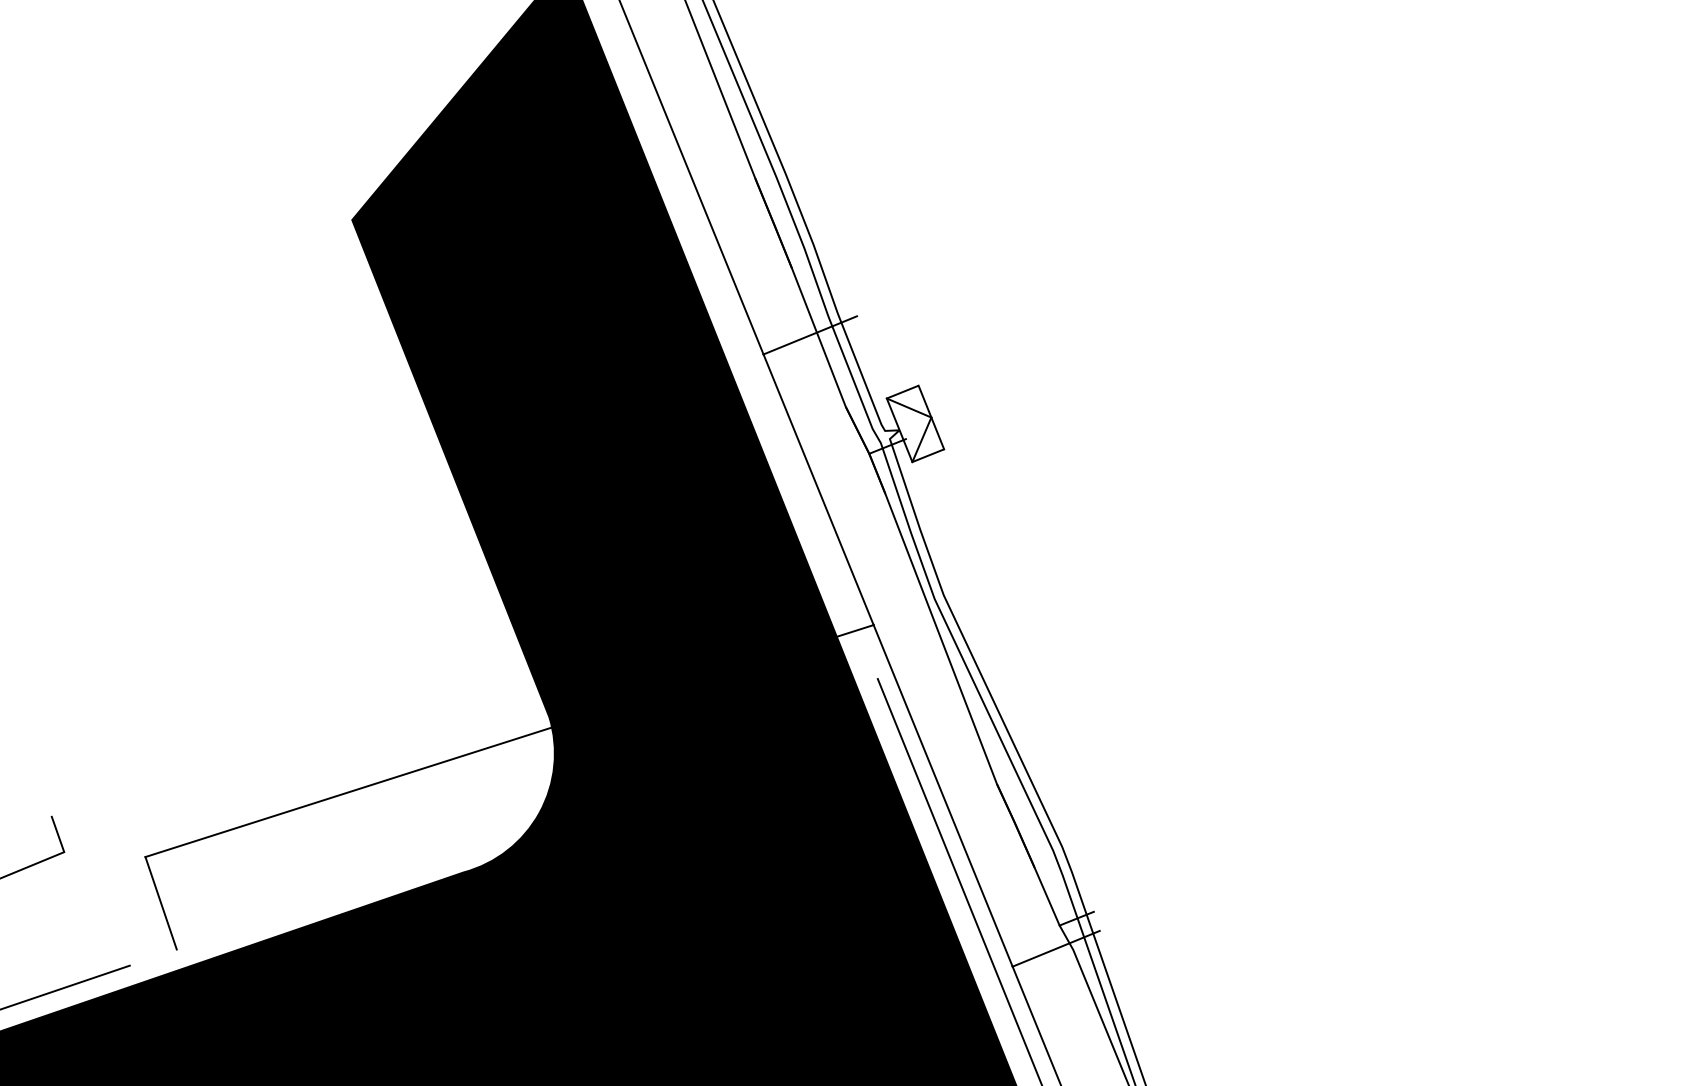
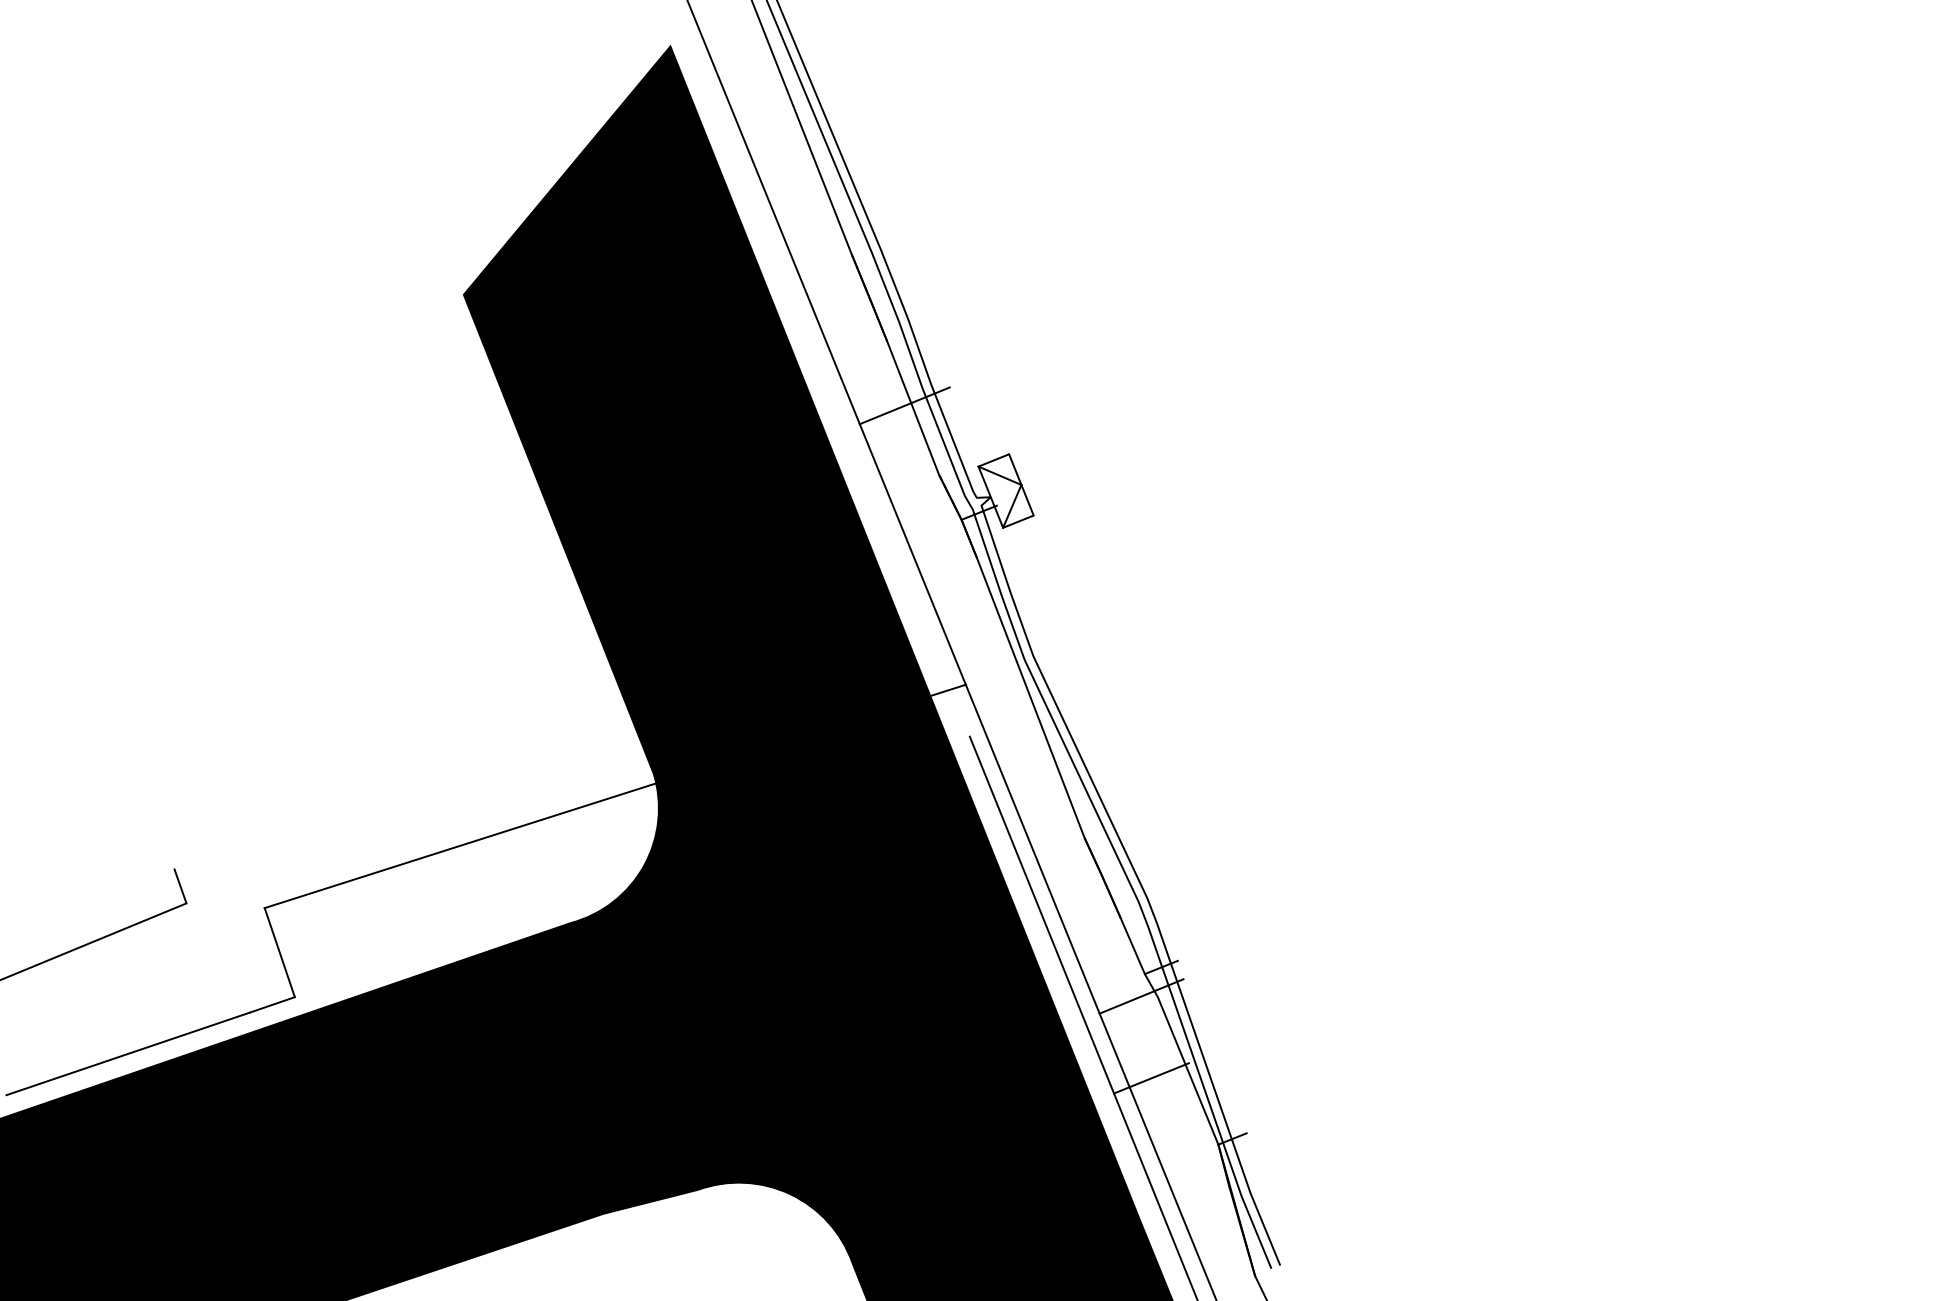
line: (152, 957) -> (271, 1004), added
line: (1066, 1034) -> (1151, 1078), added

